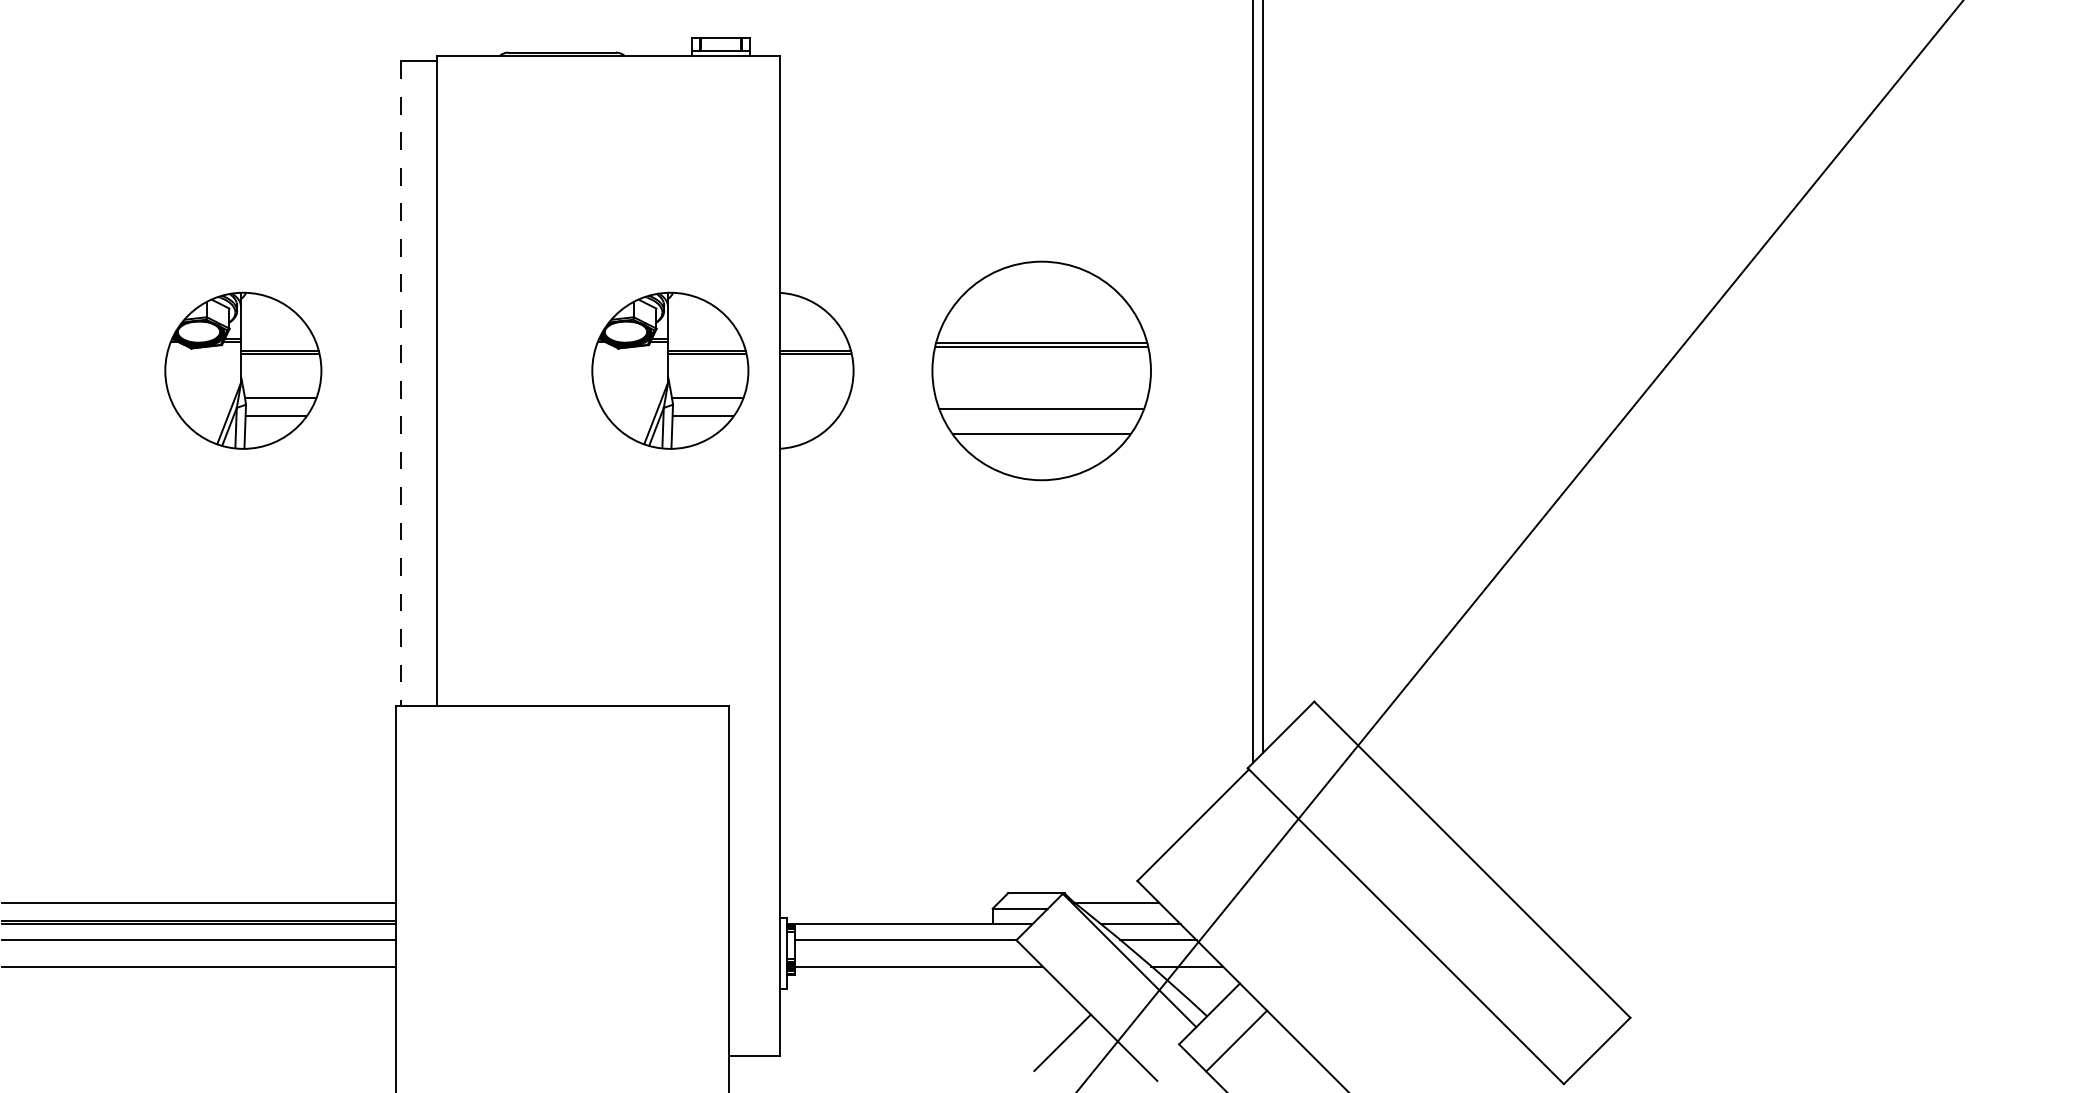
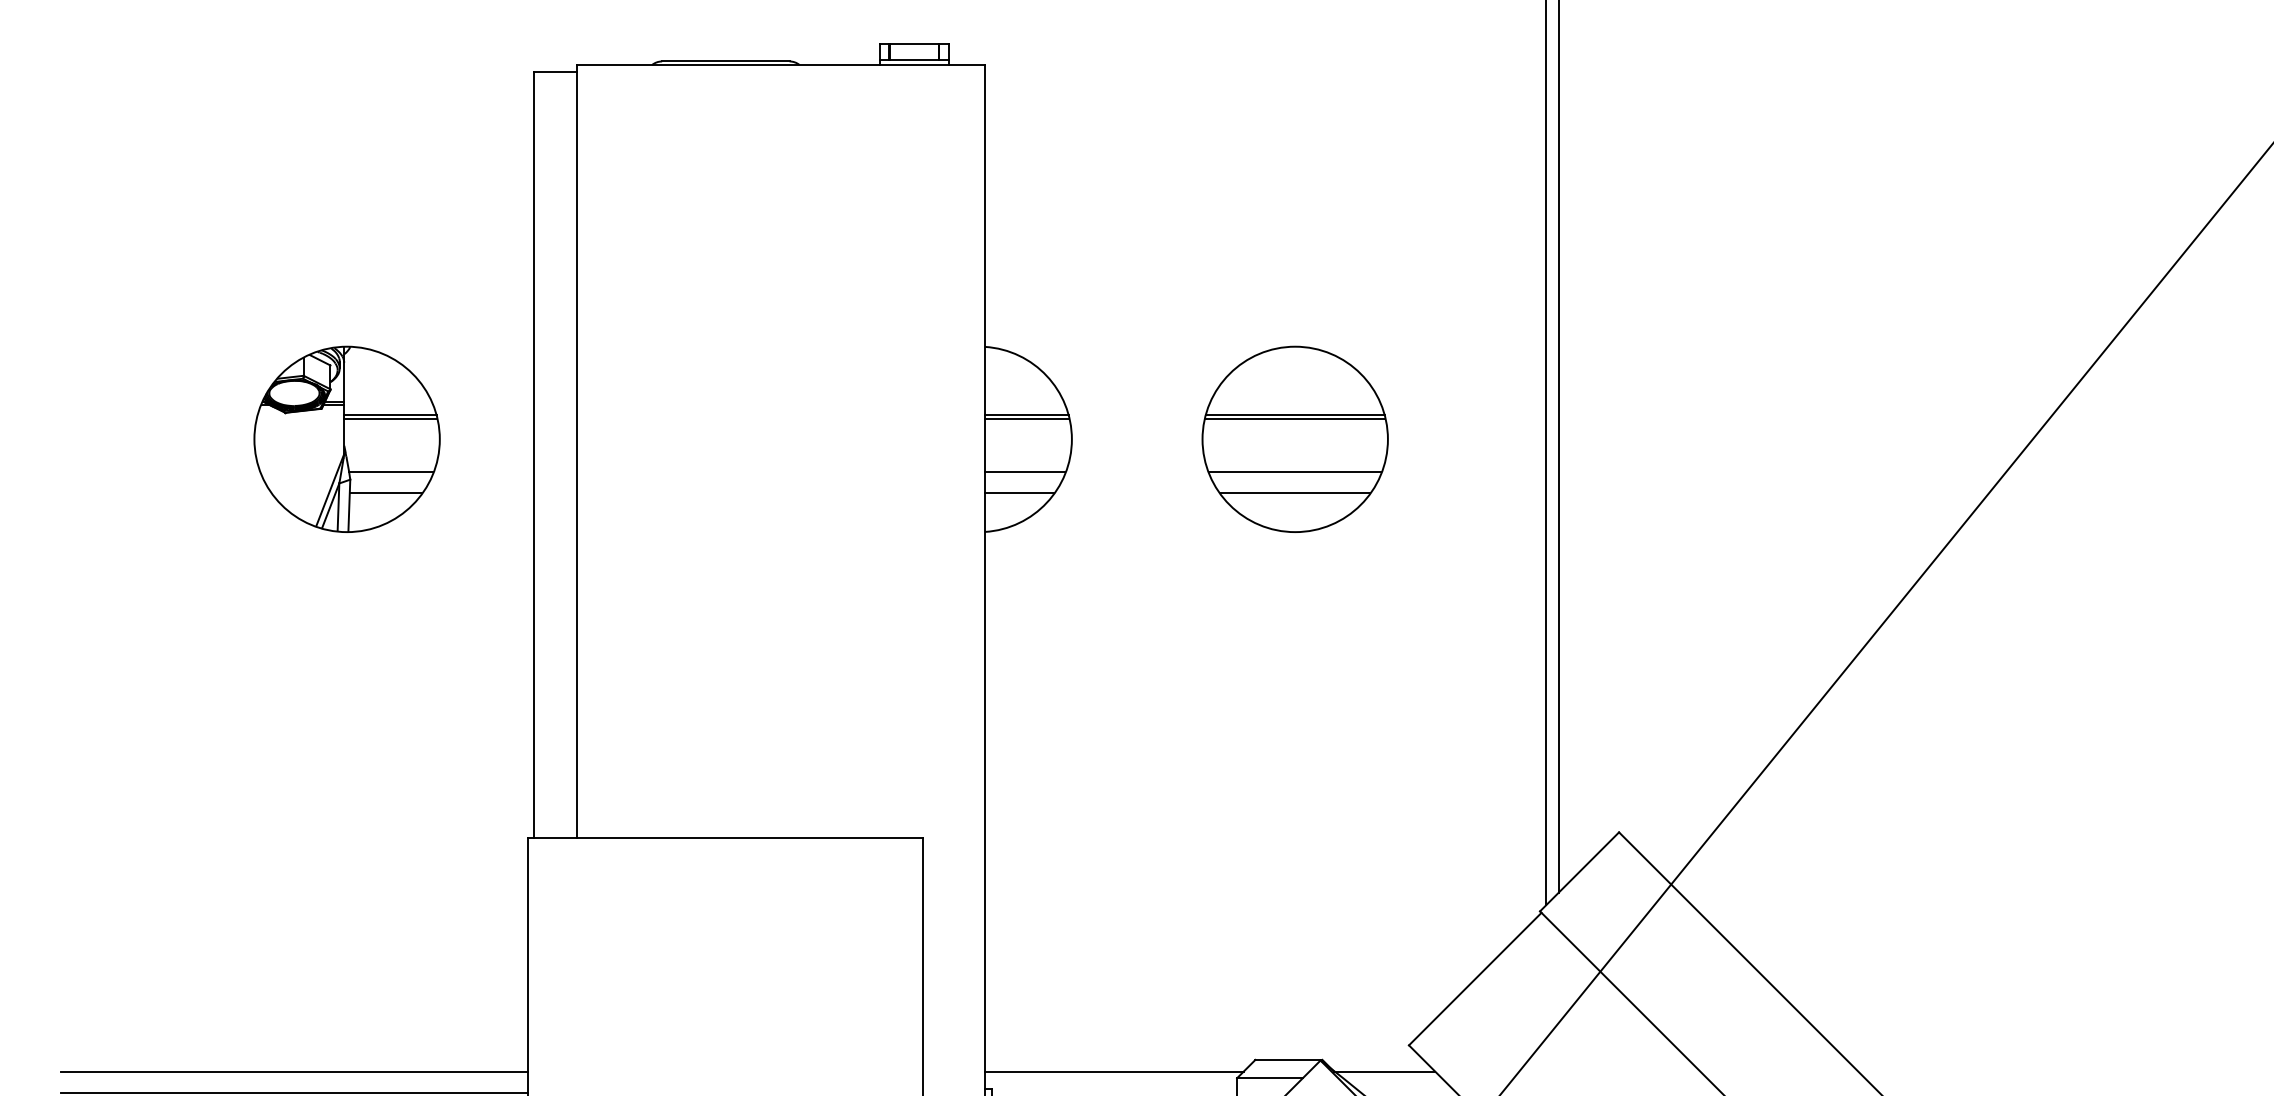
part: (670, 370) -> (854, 439), removed
part: (1041, 370) -> (1295, 439), size x0.71
line: (400, 383) -> (533, 454), dashed -> solid
line: (813, 397) -> (1024, 471), added
line: (809, 415) -> (1019, 492), added
line: (889, 903) -> (1114, 1072), added

